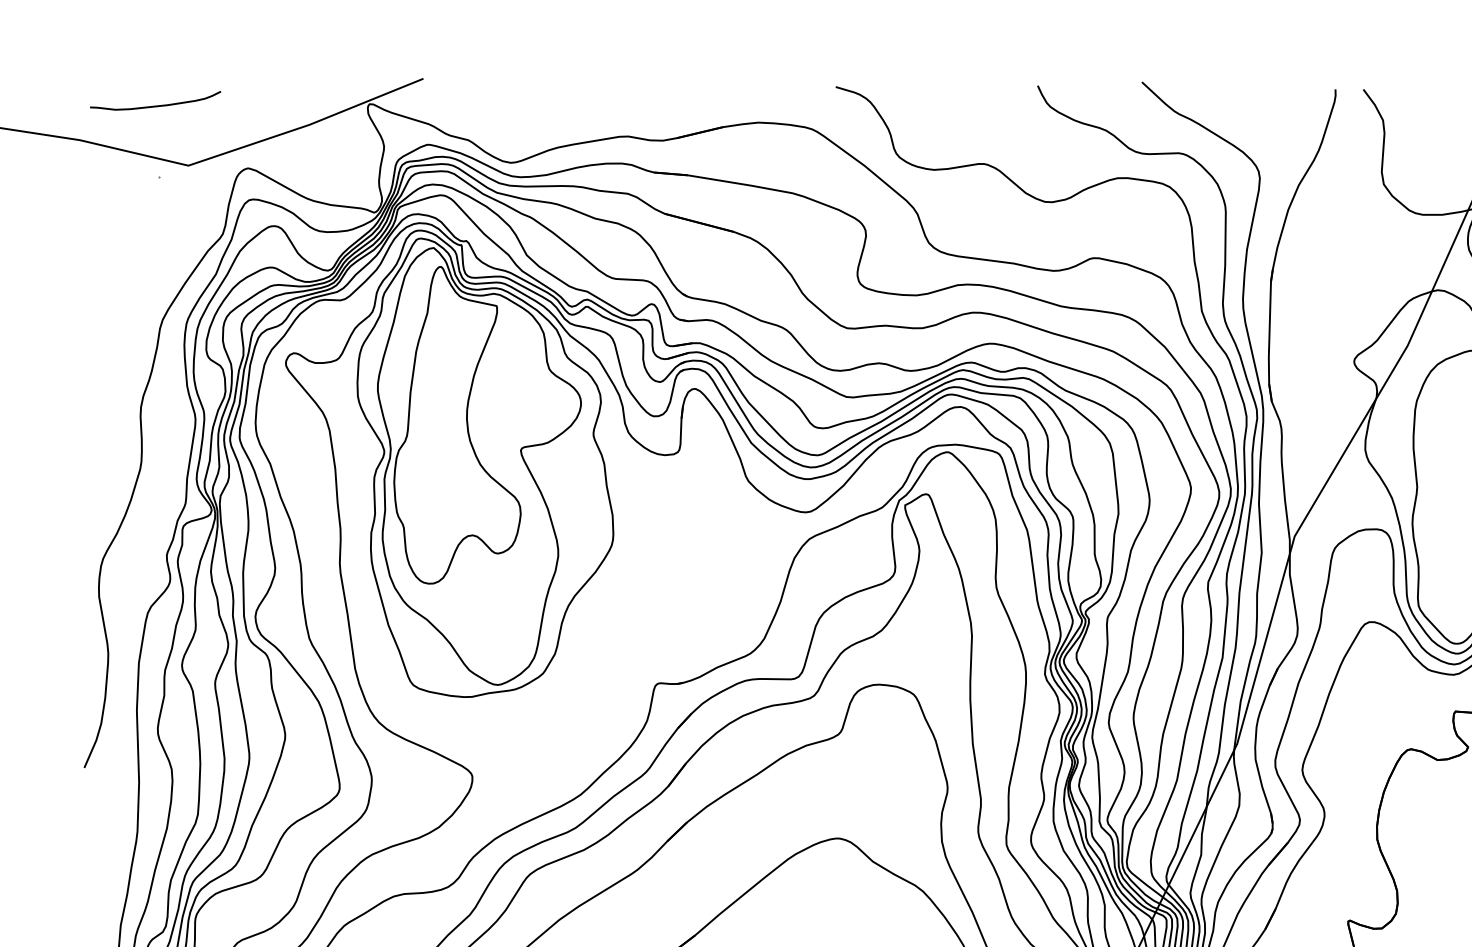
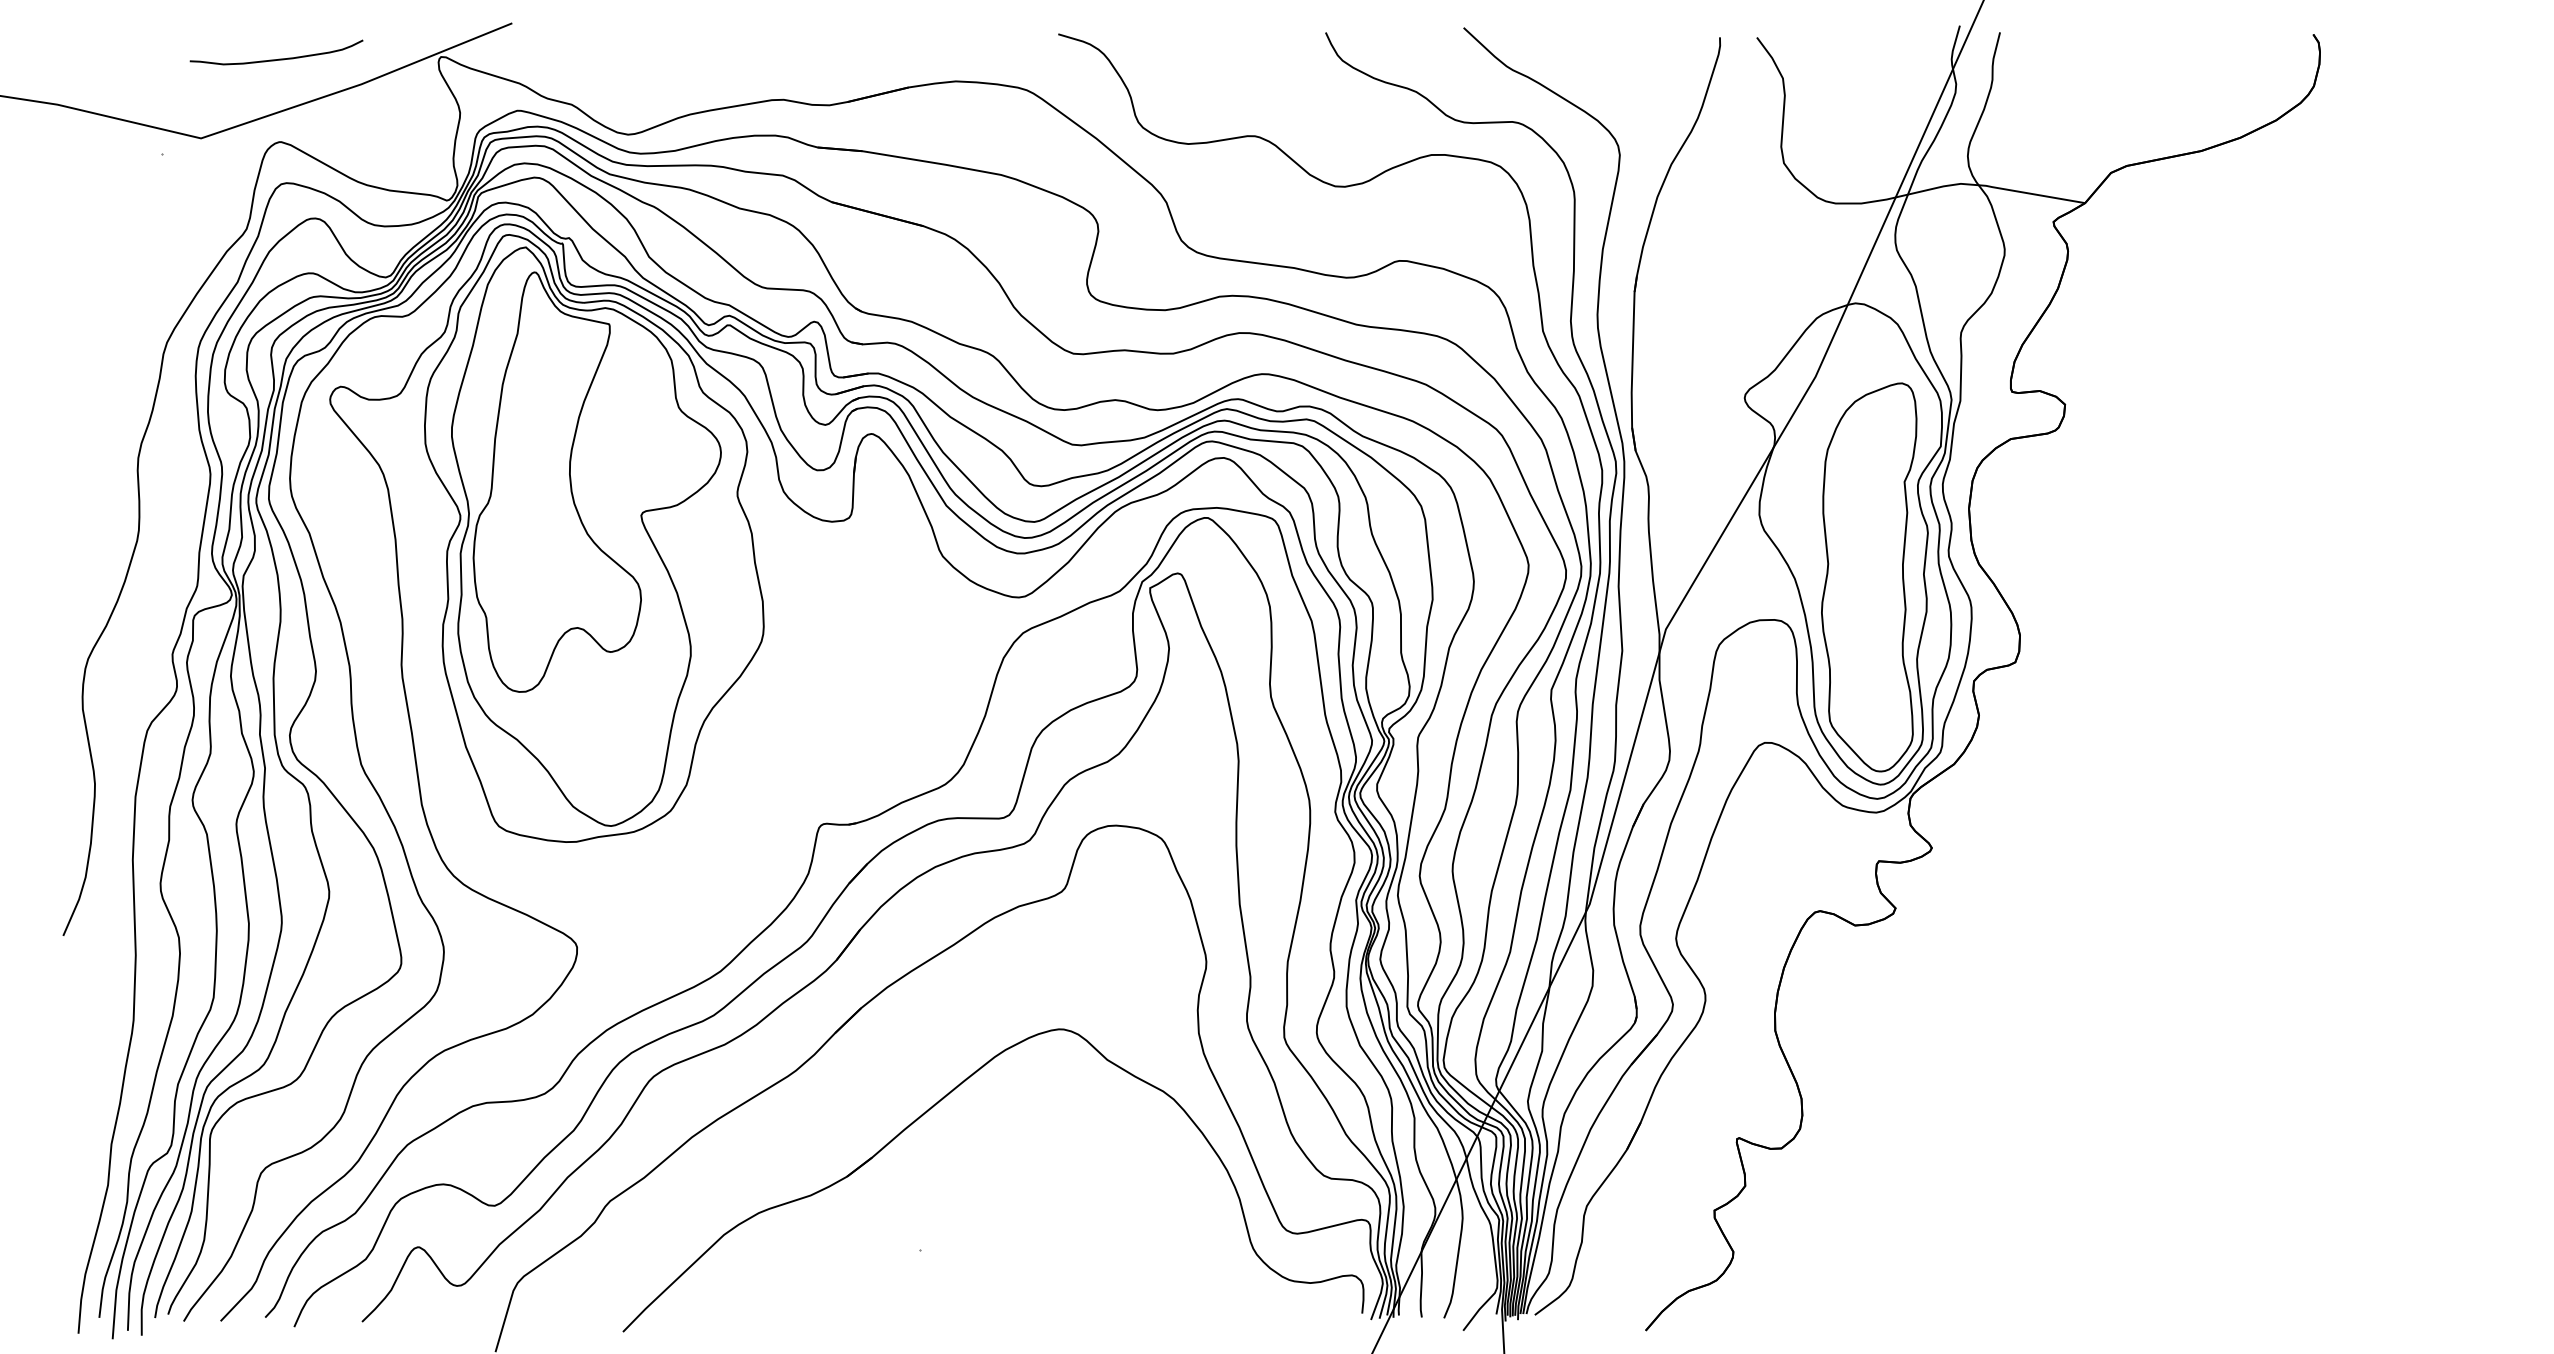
curve: (157, 105) -> (278, 58), moved

